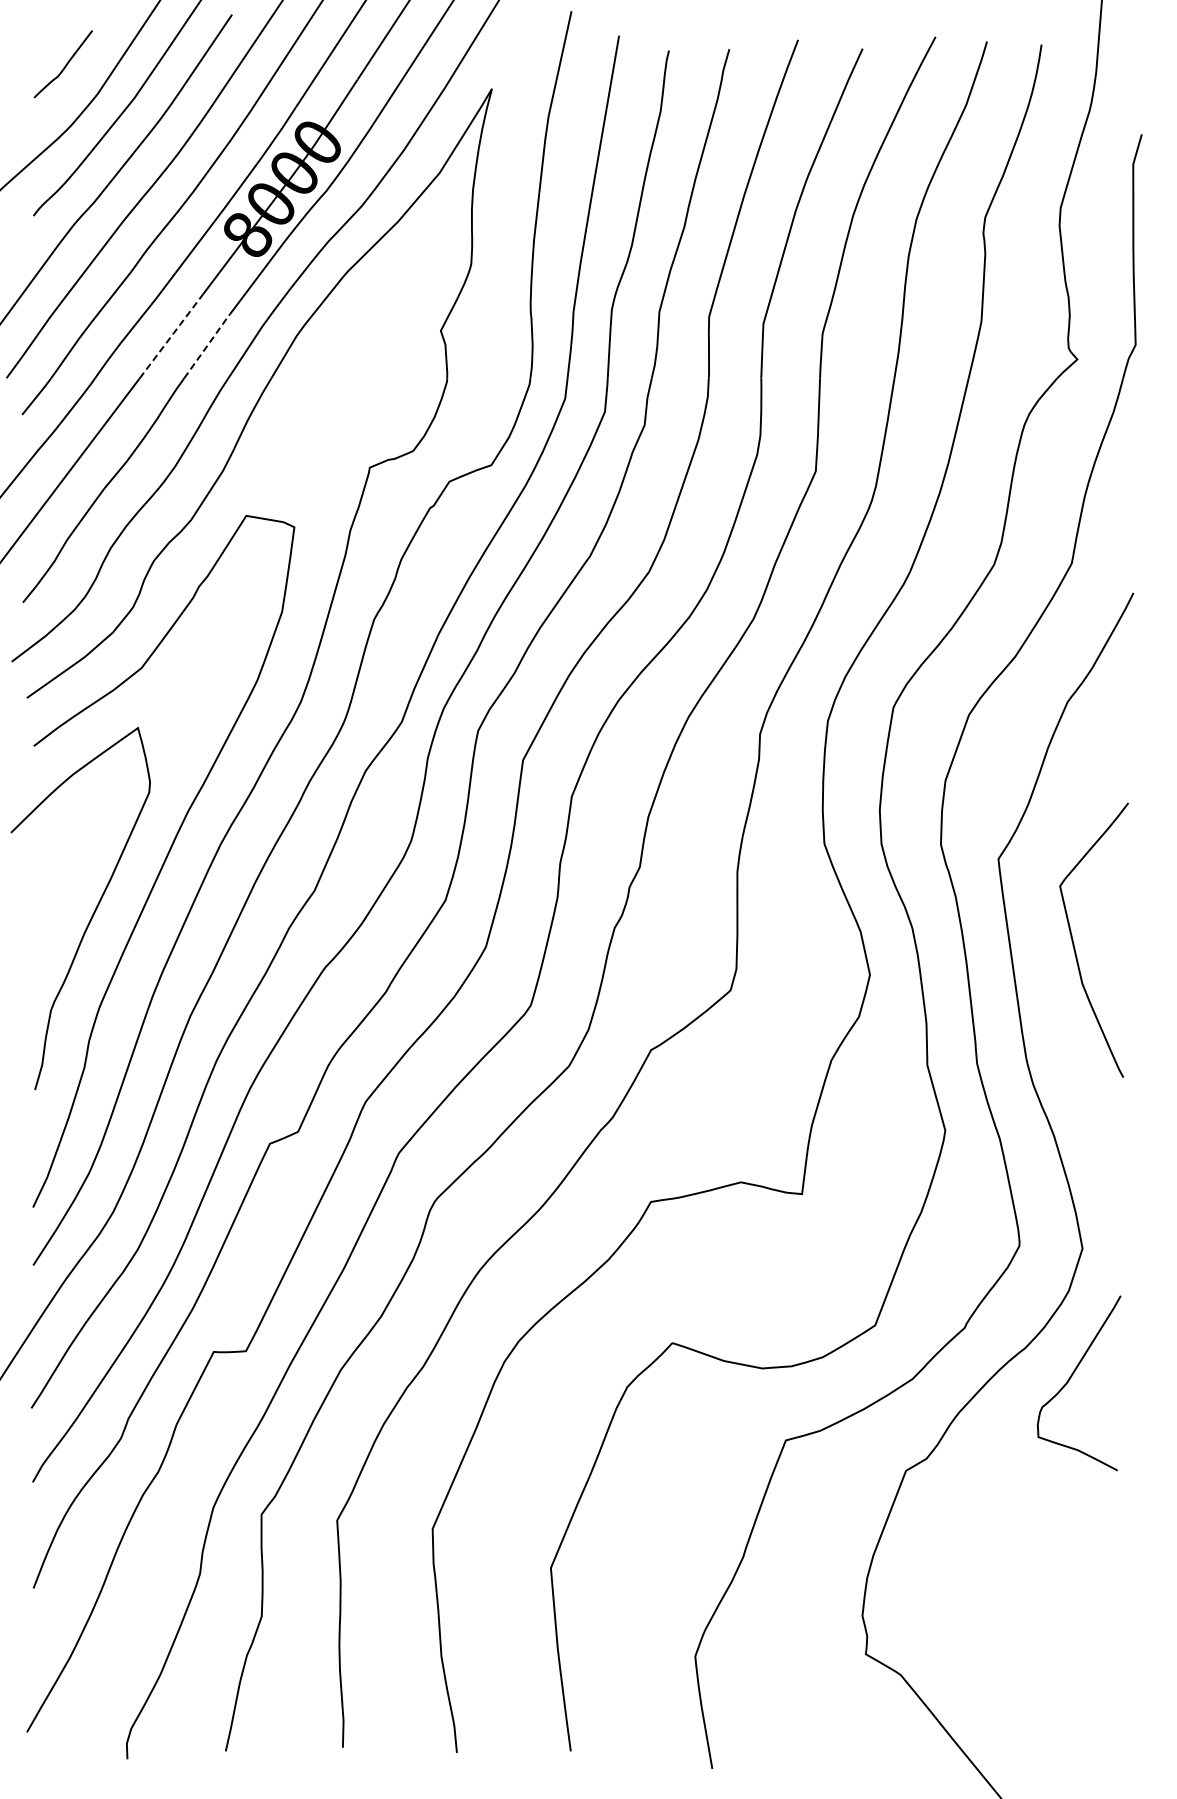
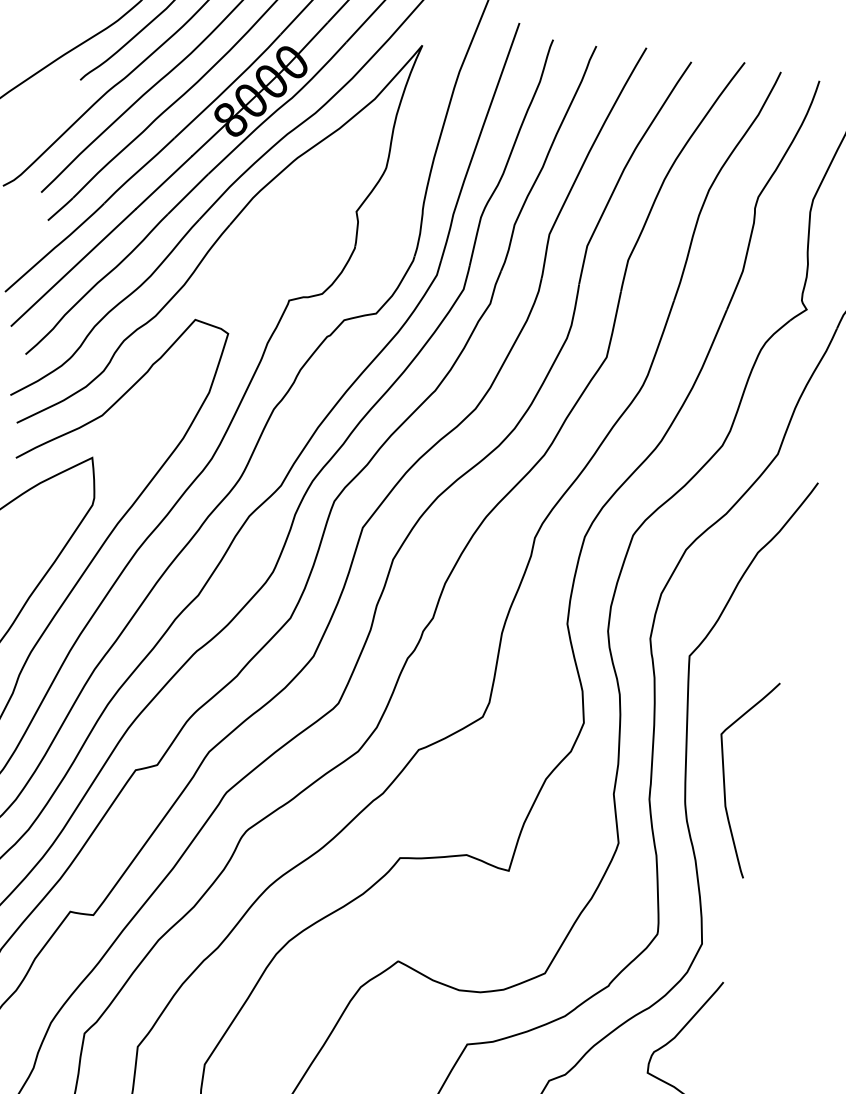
line: (171, 336) -> (163, 182), dashed -> solid
line: (208, 344) -> (189, 193), dashed -> solid
curve: (1074, 943) -> (724, 776), moved

